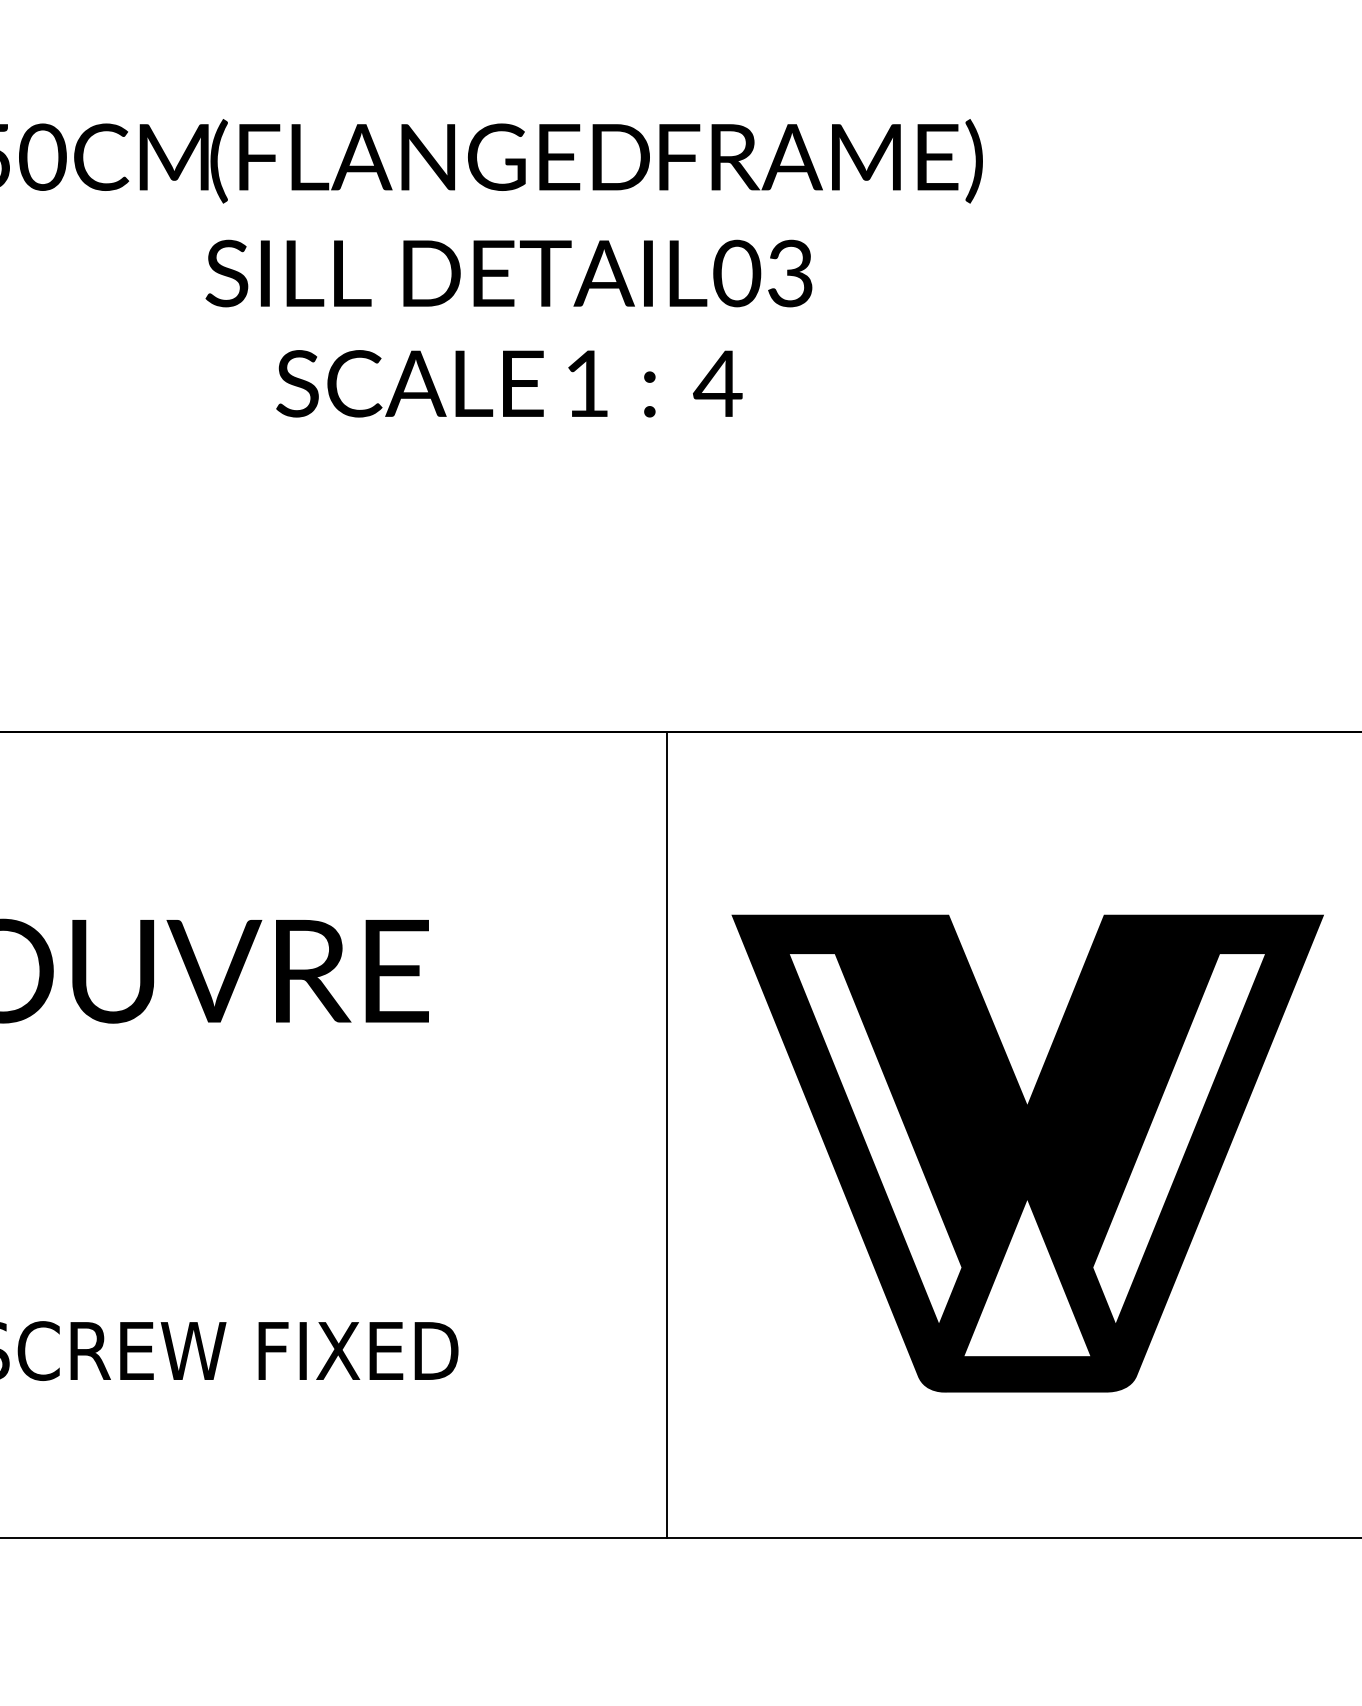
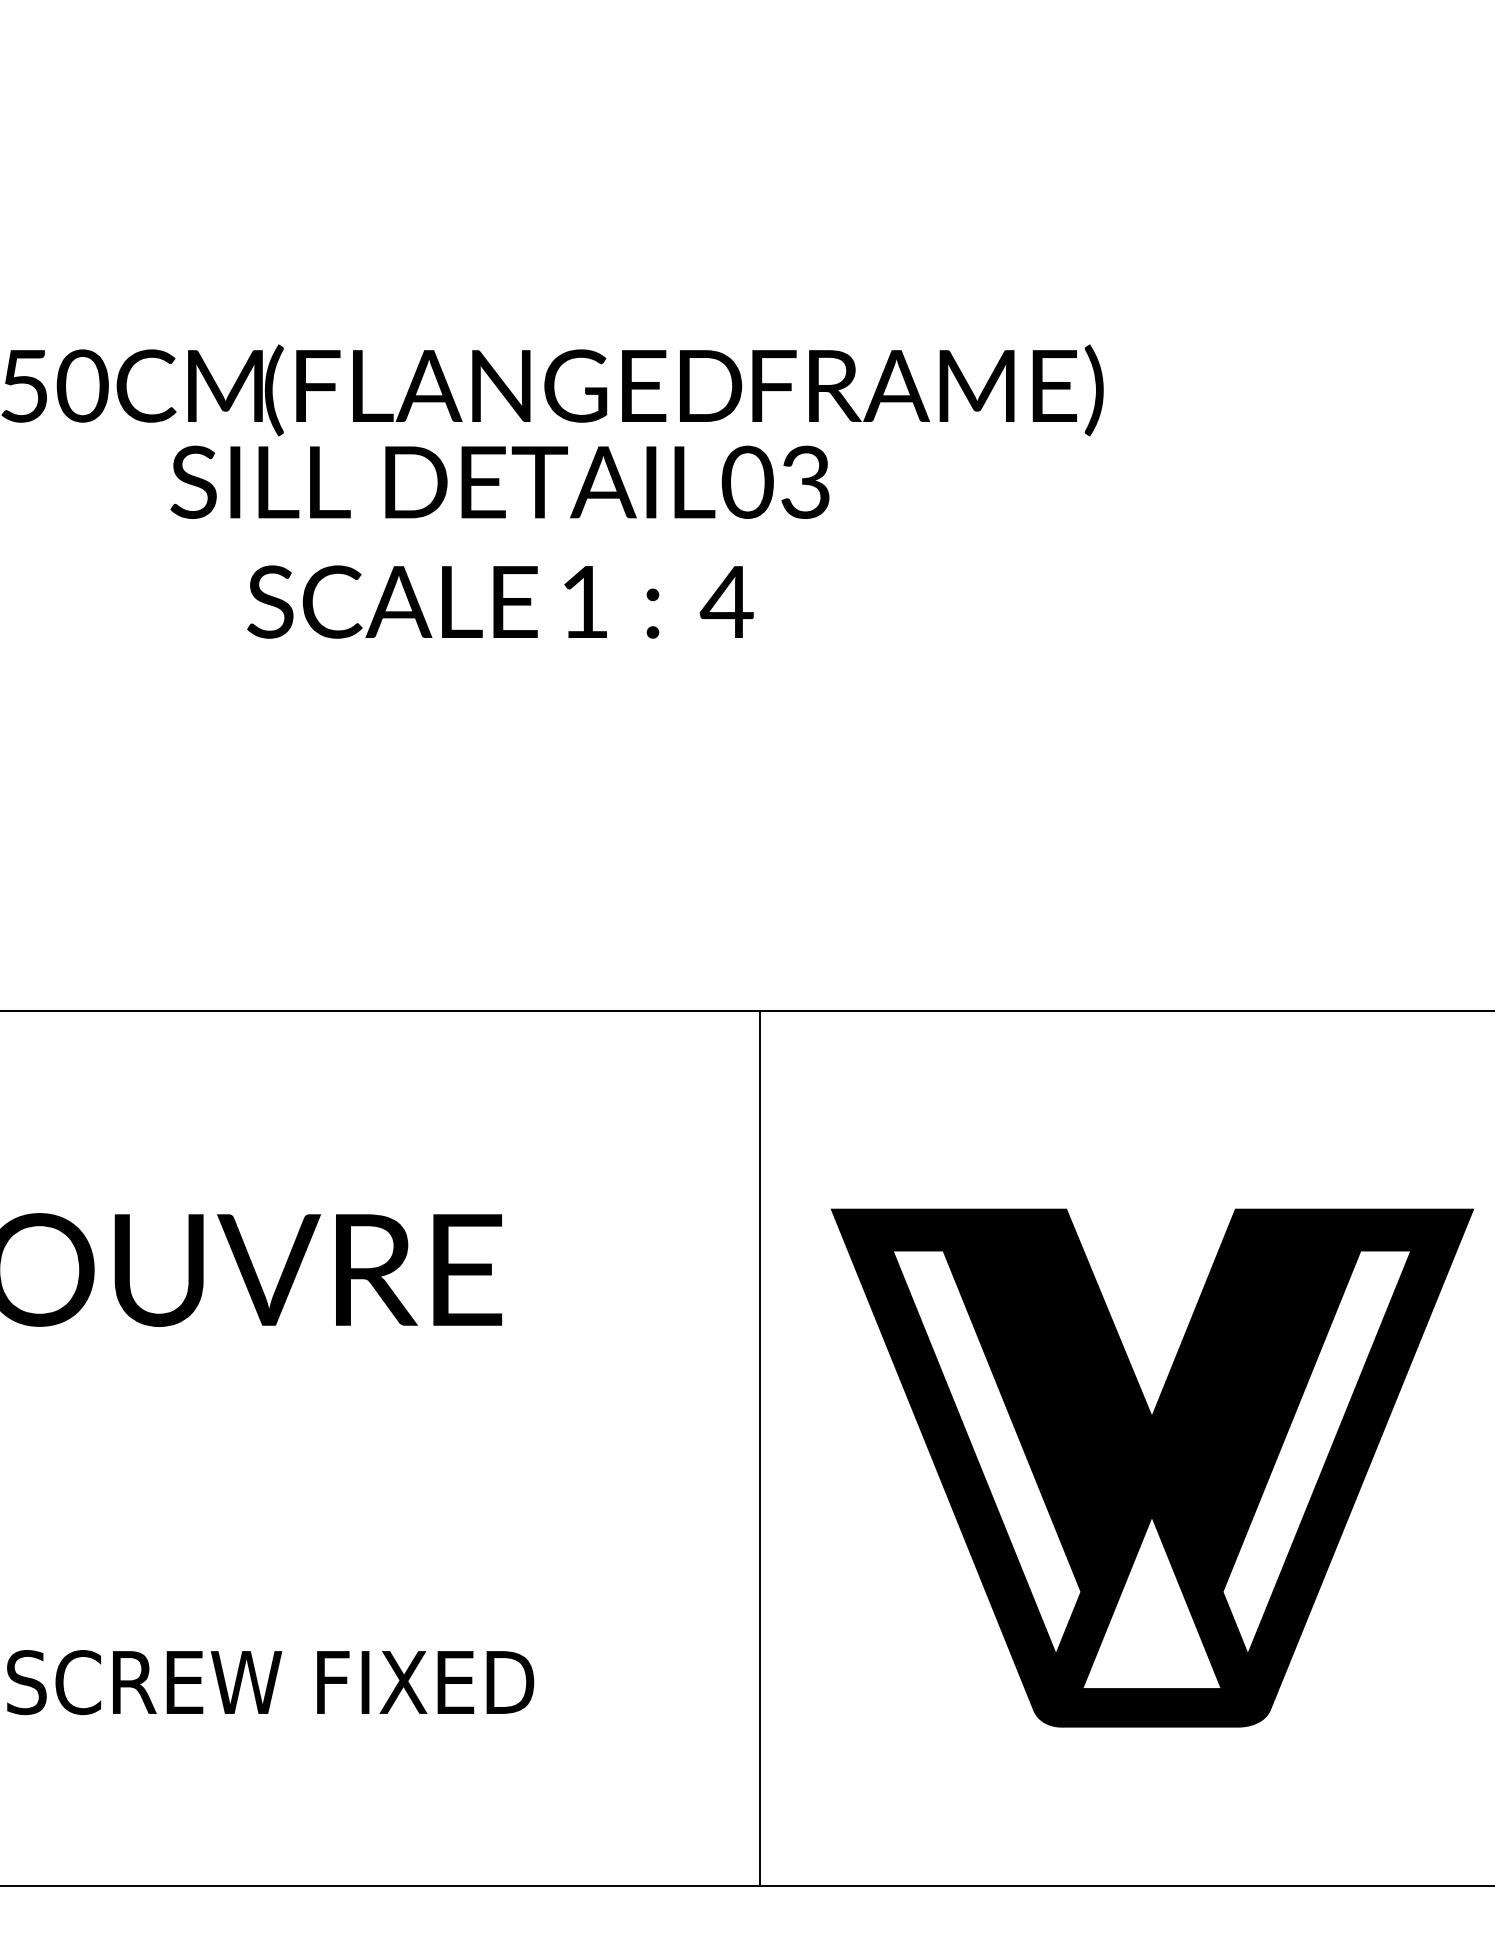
text: (508, 328) -> (499, 541), moved

